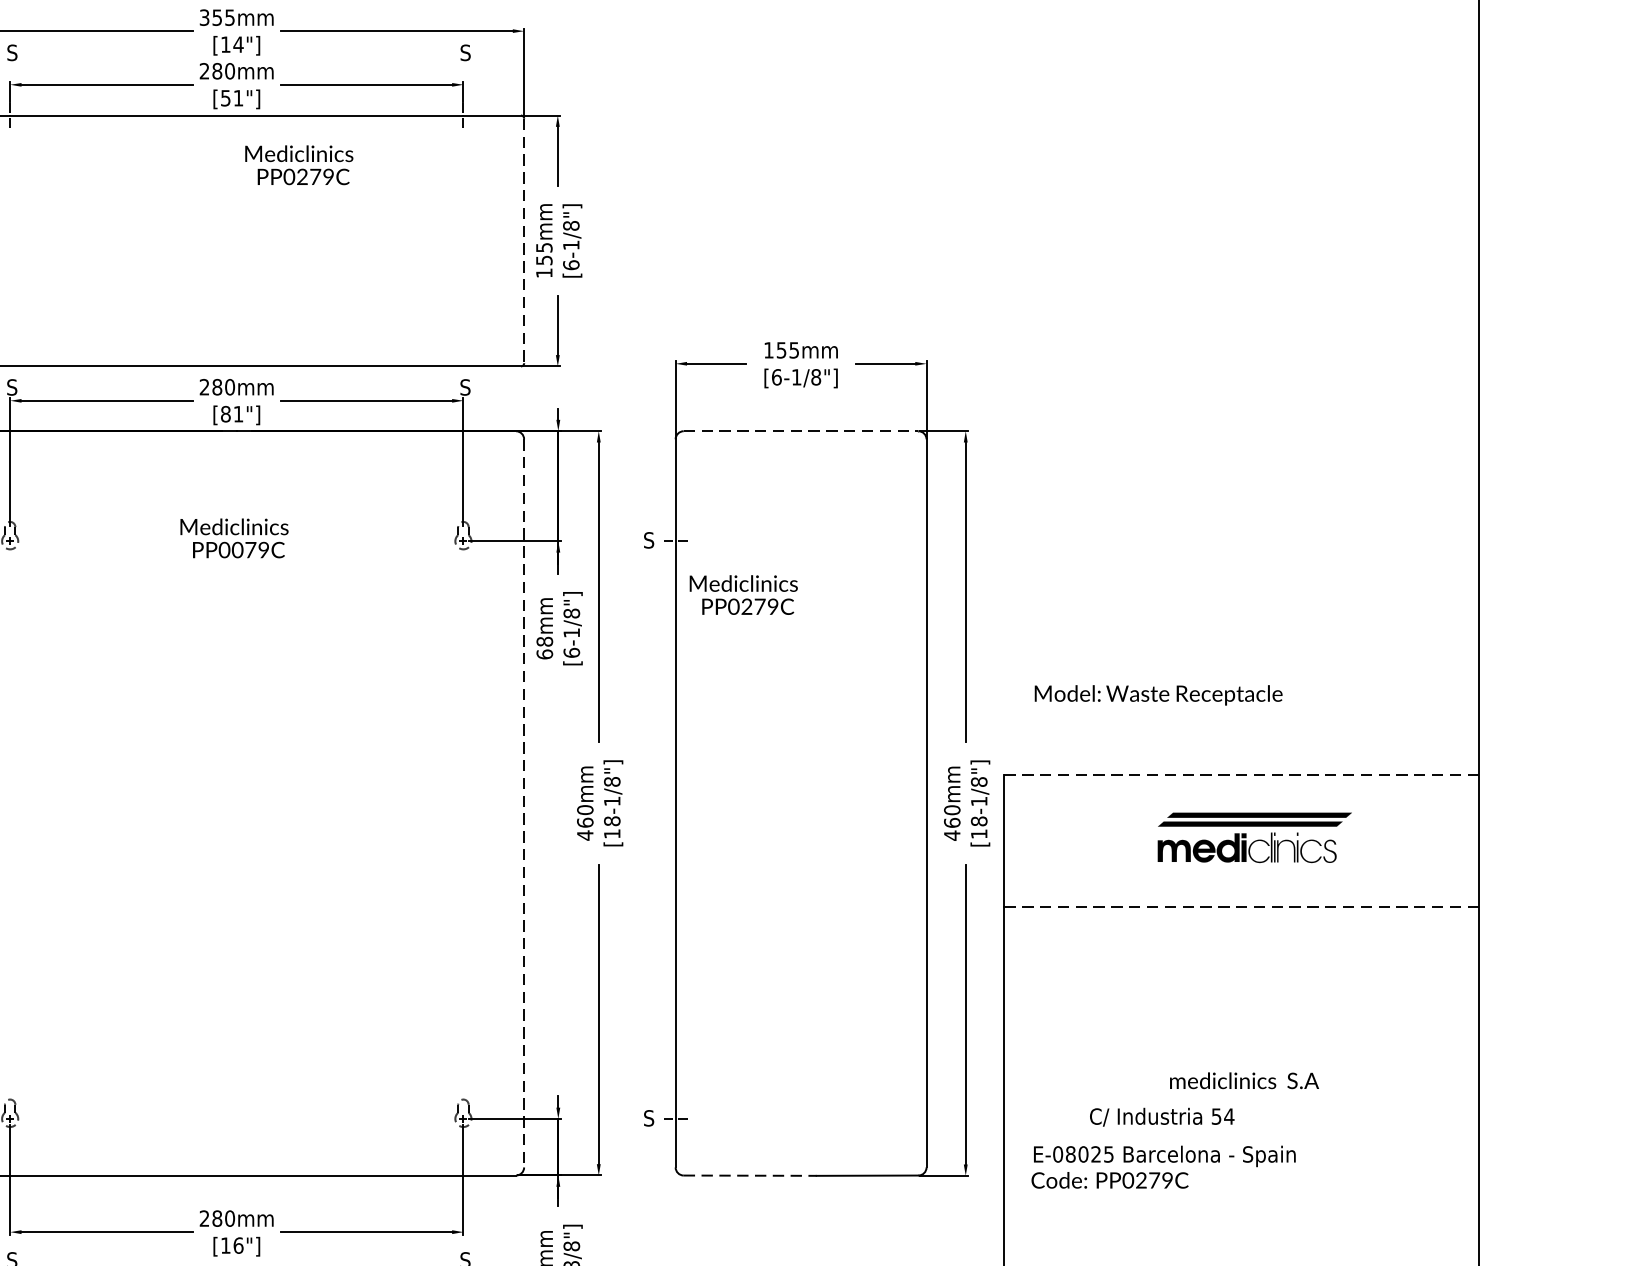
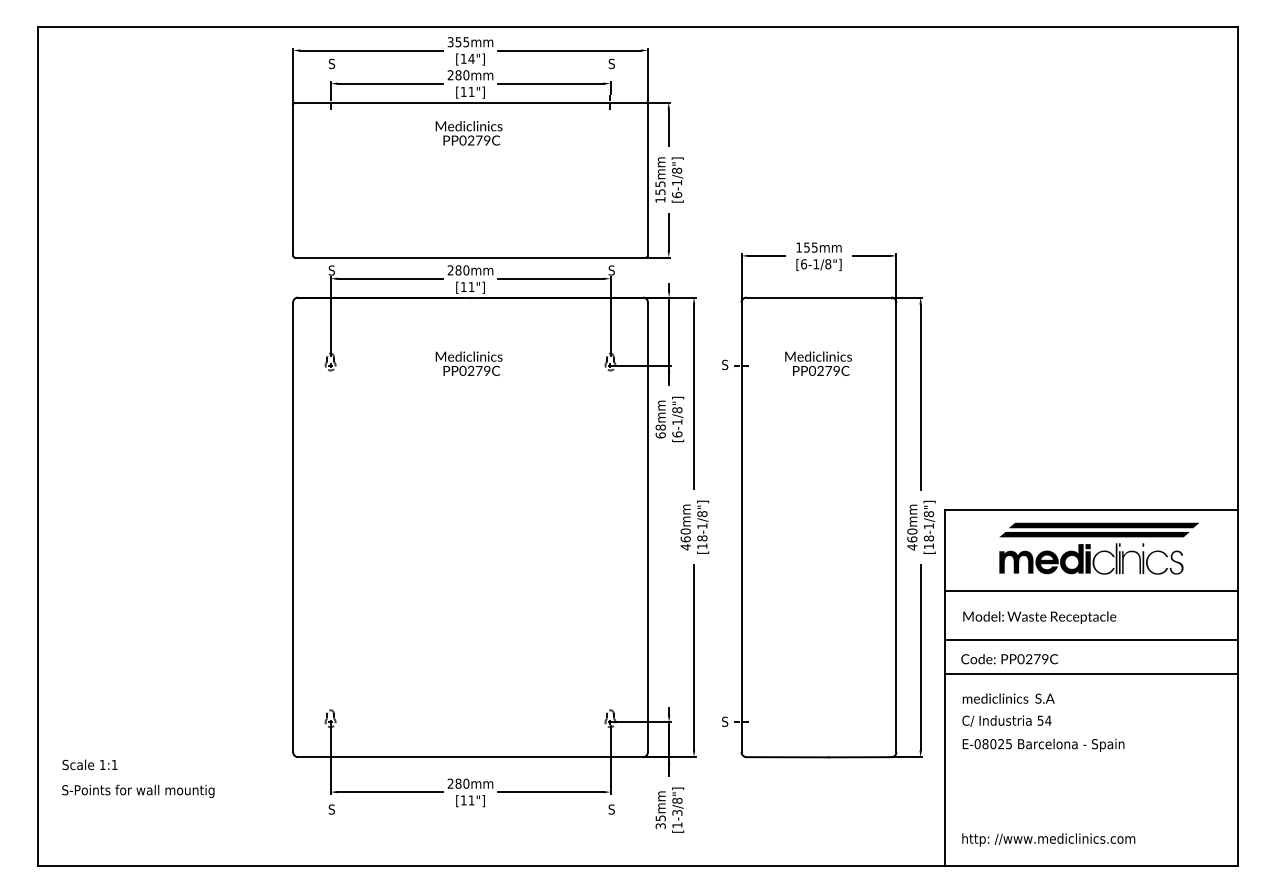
text: (225, 99) -> (463, 92), [51"] -> [11"]
text: (298, 165) -> (468, 133), moved
line: (524, 241) -> (648, 180), dashed -> solid
text: (225, 414) -> (463, 287), [81"] -> [11"]
line: (801, 431) -> (819, 297), dashed -> solid
text: (236, 550) -> (470, 371), PP0079C -> PP0279C
text: (743, 594) -> (818, 363), moved
text: (1158, 695) -> (1039, 617), moved
line: (1242, 776) -> (1091, 510), dashed -> solid
line: (523, 803) -> (647, 527), dashed -> solid
part: (1253, 837) -> (1098, 548), size x1.67
line: (1242, 907) -> (1091, 591), dashed -> solid
line: (1240, 986) -> (1090, 640), added
line: (1240, 1040) -> (1090, 673), added
text: (1244, 1080) -> (1008, 698), moved
text: (1161, 1116) -> (1006, 720), moved
line: (751, 1176) -> (788, 757), dashed -> solid
text: (1109, 1180) -> (1009, 659), moved
text: (238, 1245) -> (471, 800), [16"] -> [11"]

